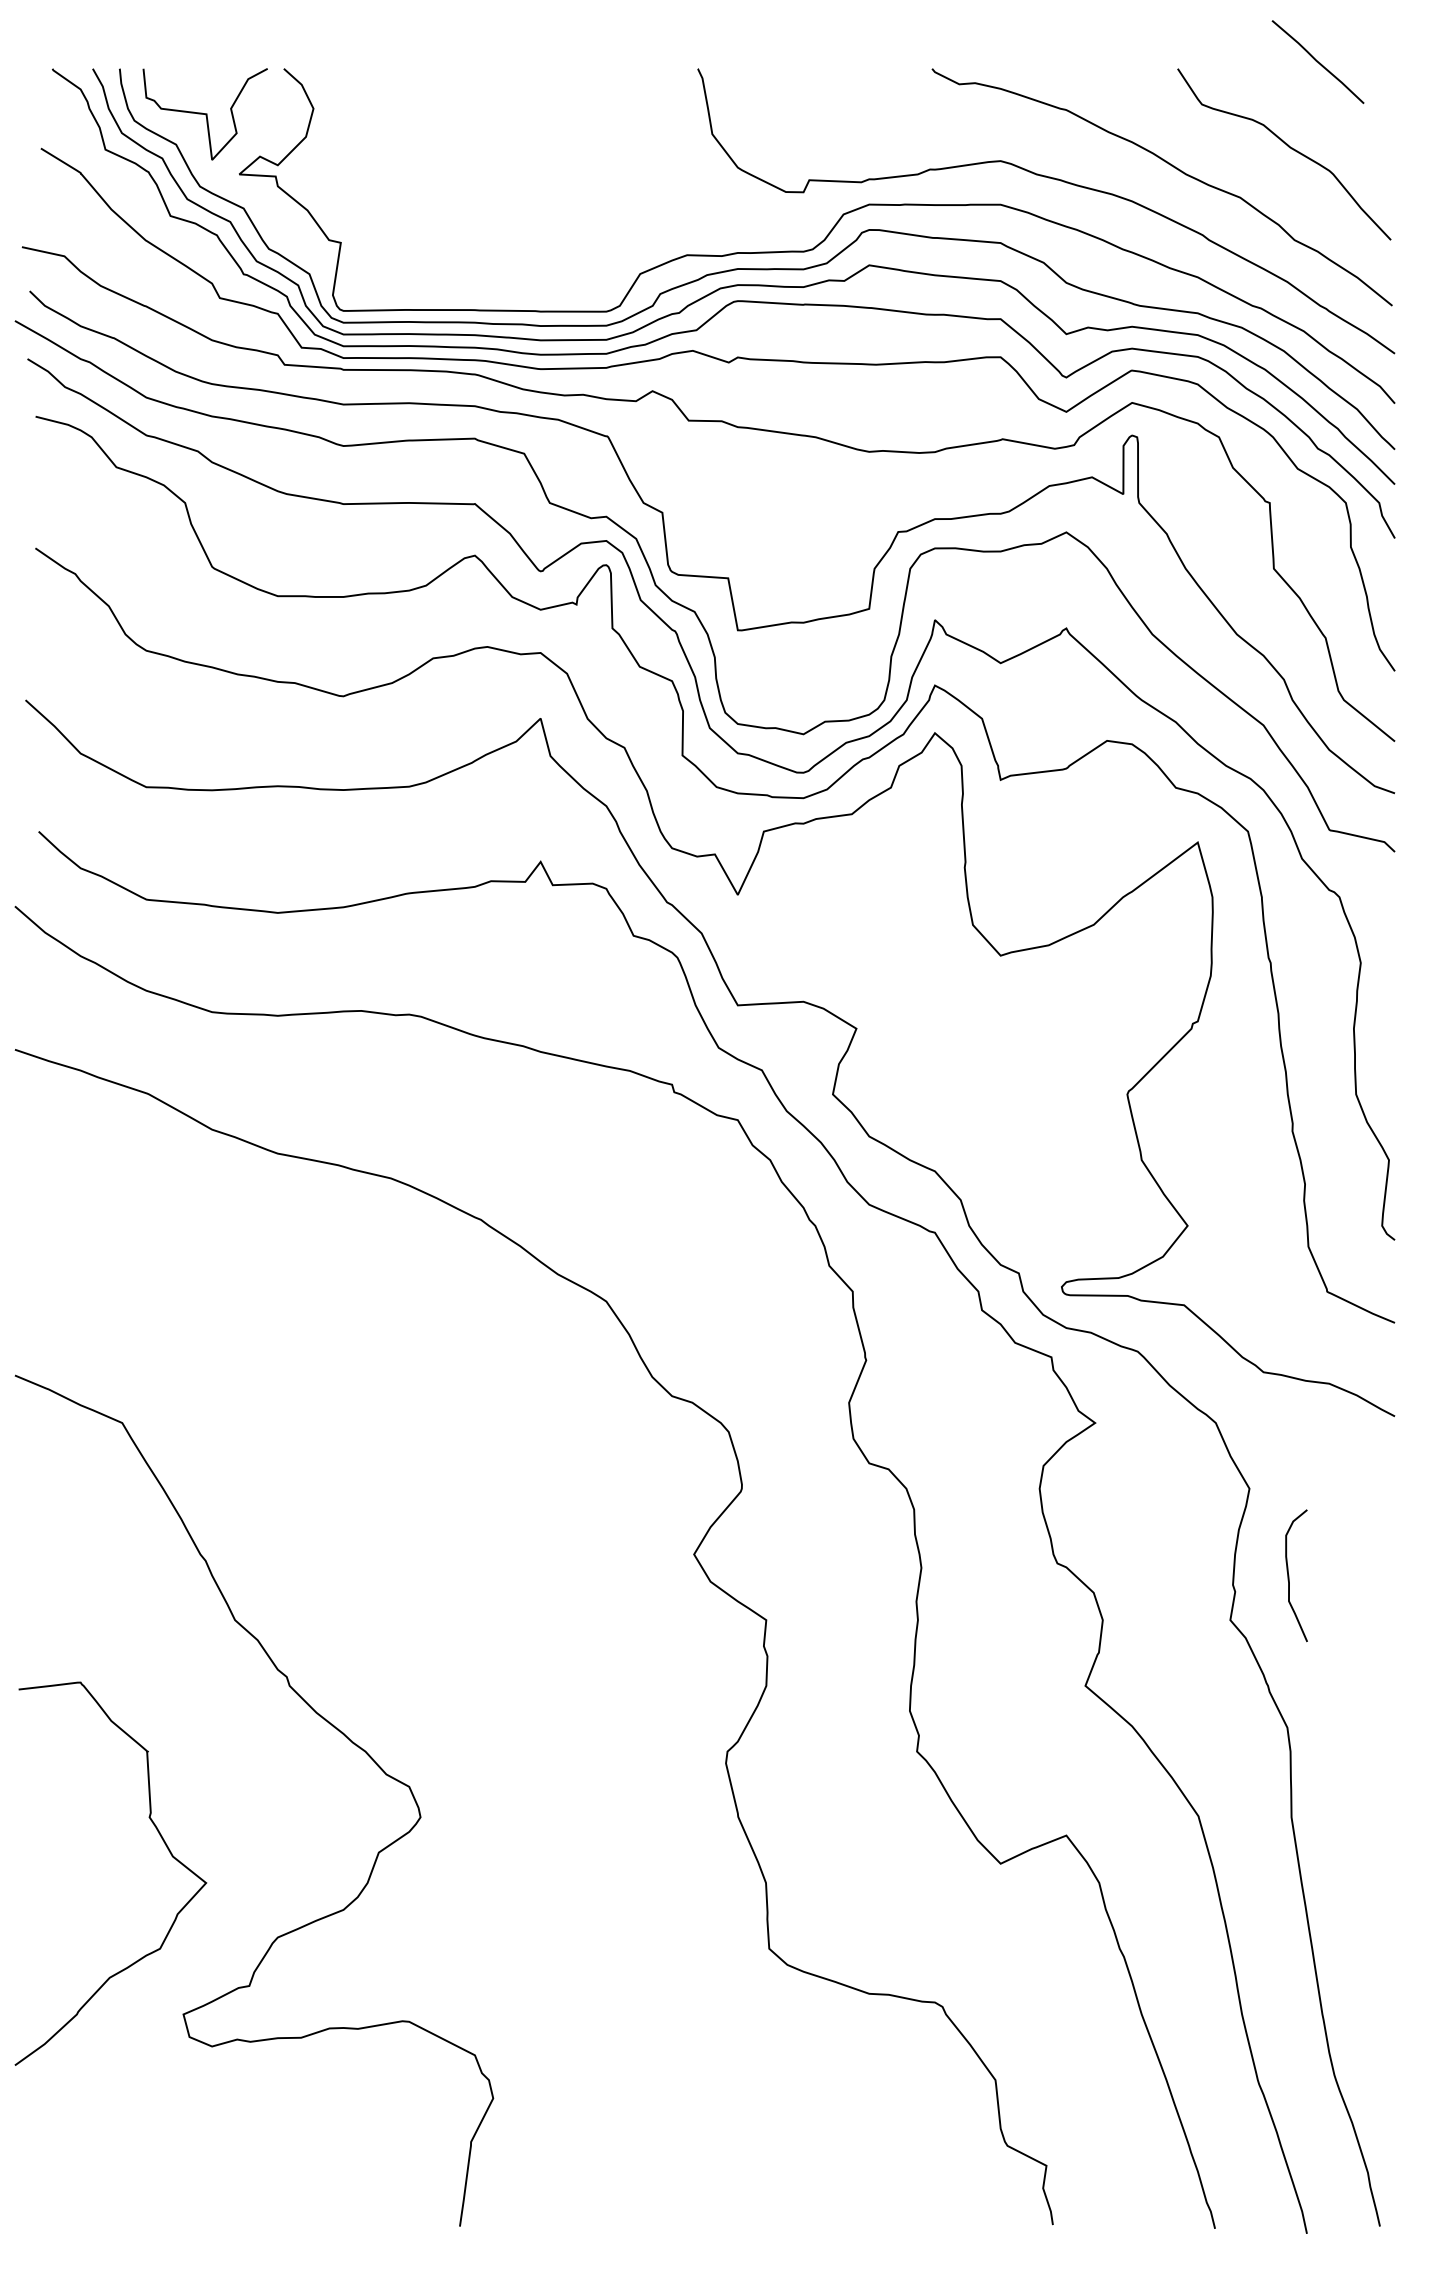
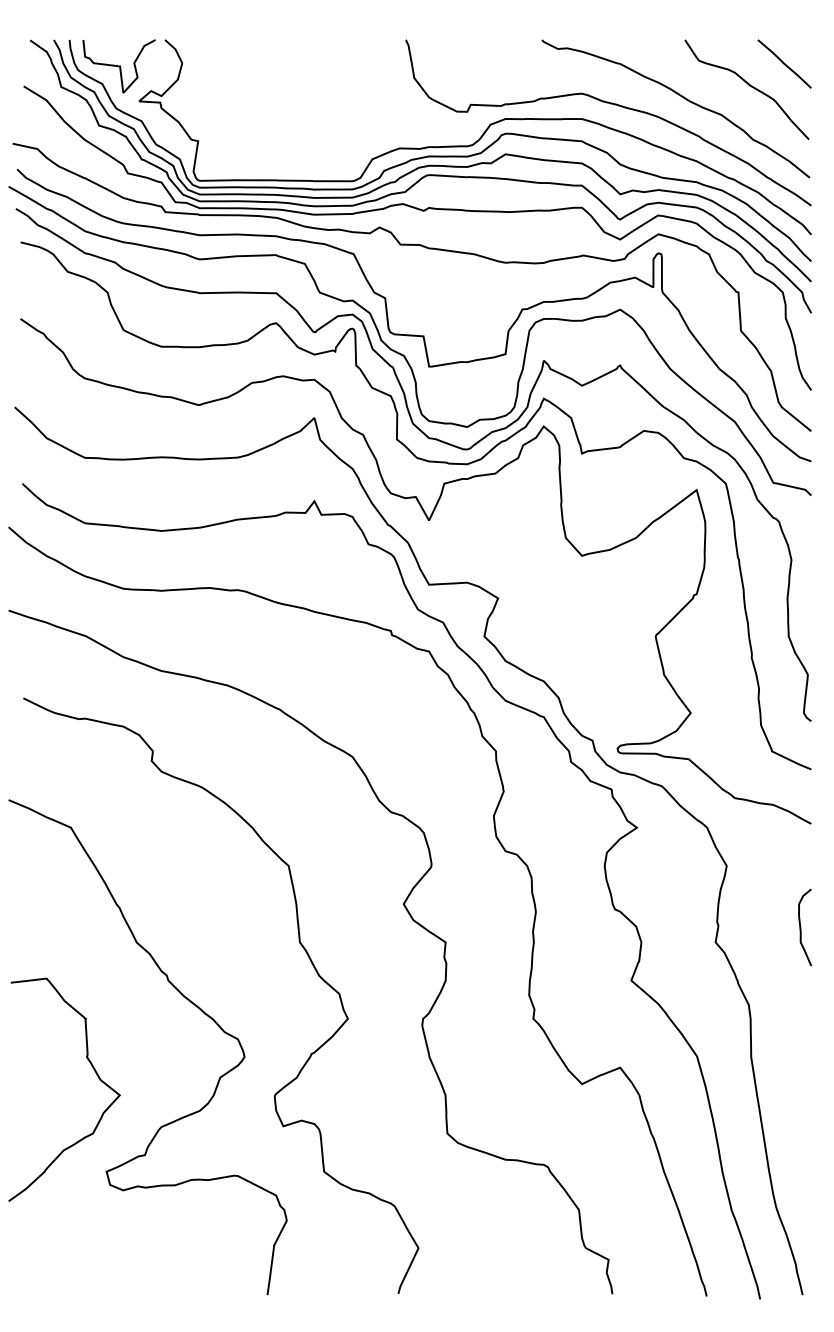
line: (1317, 61) -> (784, 63), moved
curve: (1290, 1575) -> (801, 927), moved
curve: (515, 1622) -> (299, 943), added

